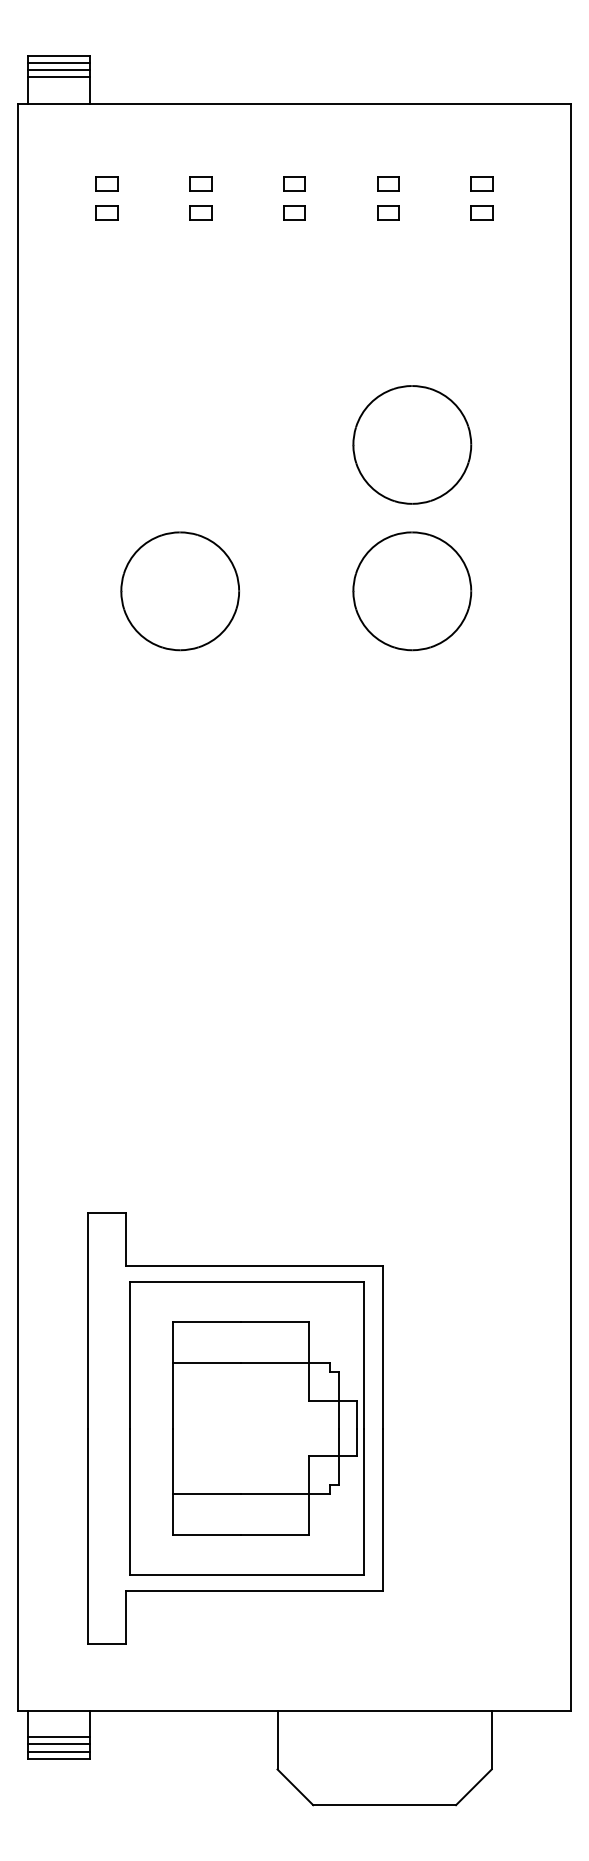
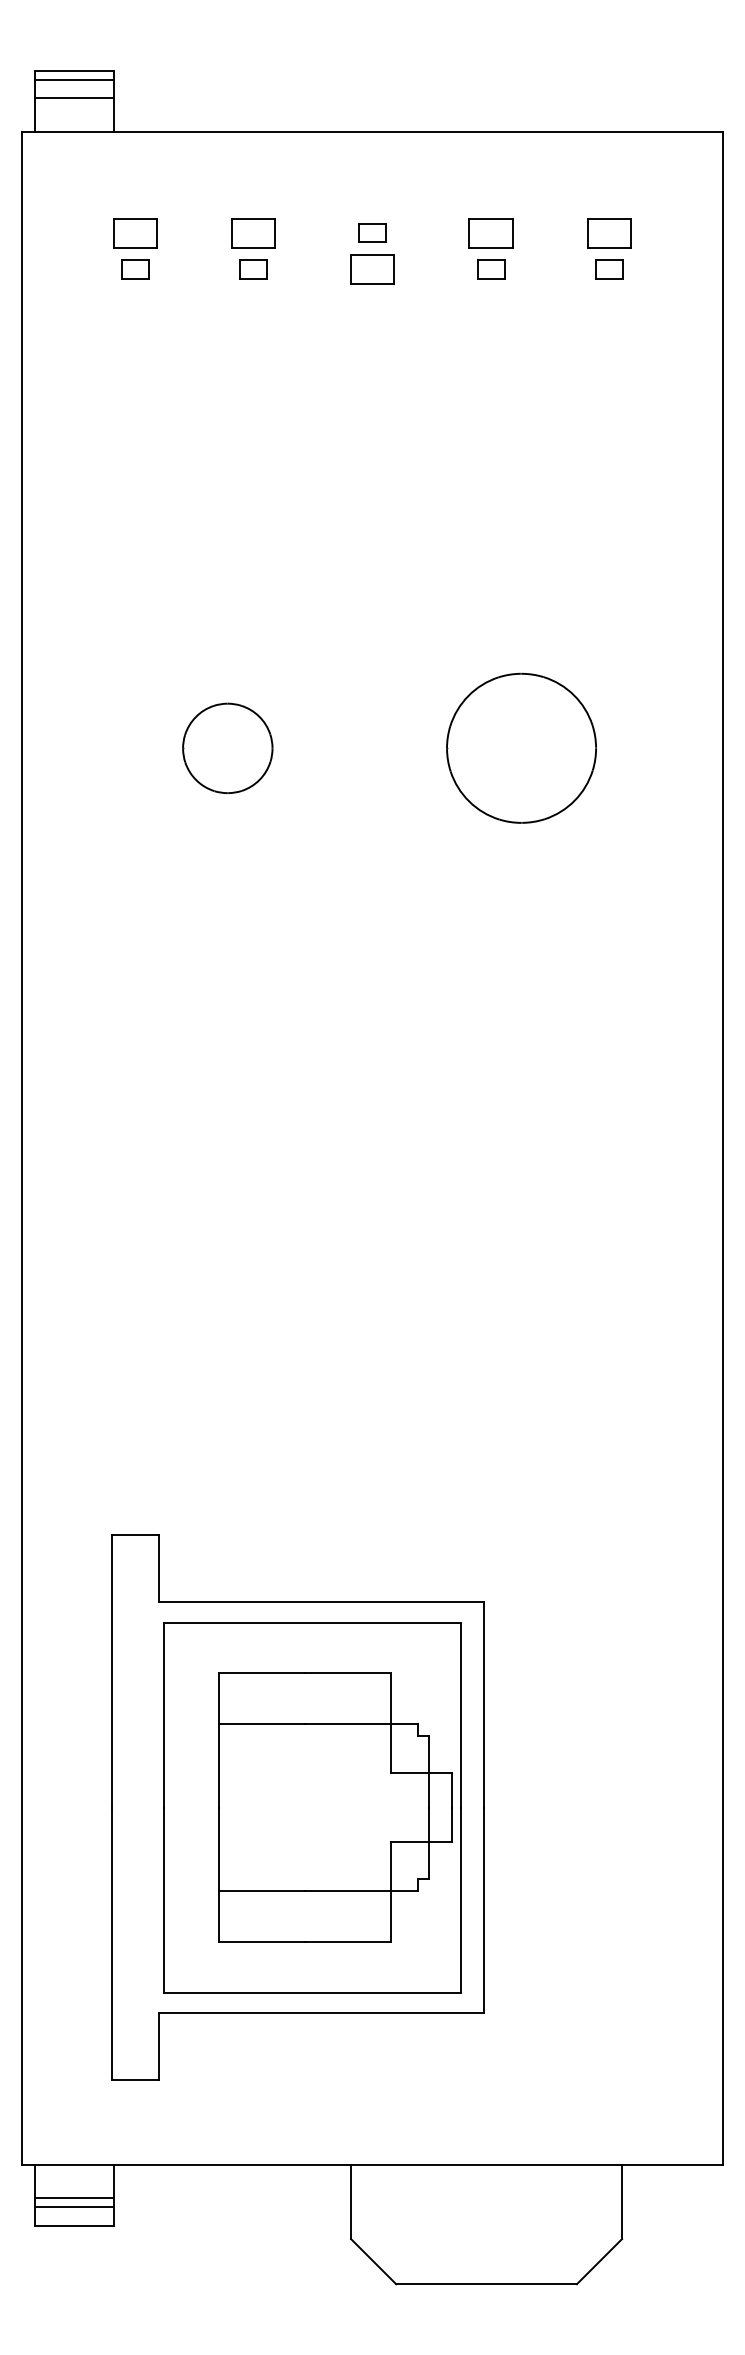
line: (58, 70) -> (73, 89), removed
part: (106, 183) -> (134, 232), size x1.6
part: (200, 183) -> (253, 232), size x1.6
part: (388, 183) -> (491, 232), size x1.6
part: (481, 183) -> (609, 232), size x1.6
part: (294, 212) -> (372, 269), size x1.6
part: (412, 444) -> (521, 562), removed
part: (179, 591) -> (226, 748), size x0.6
line: (58, 1751) -> (73, 2216), removed

